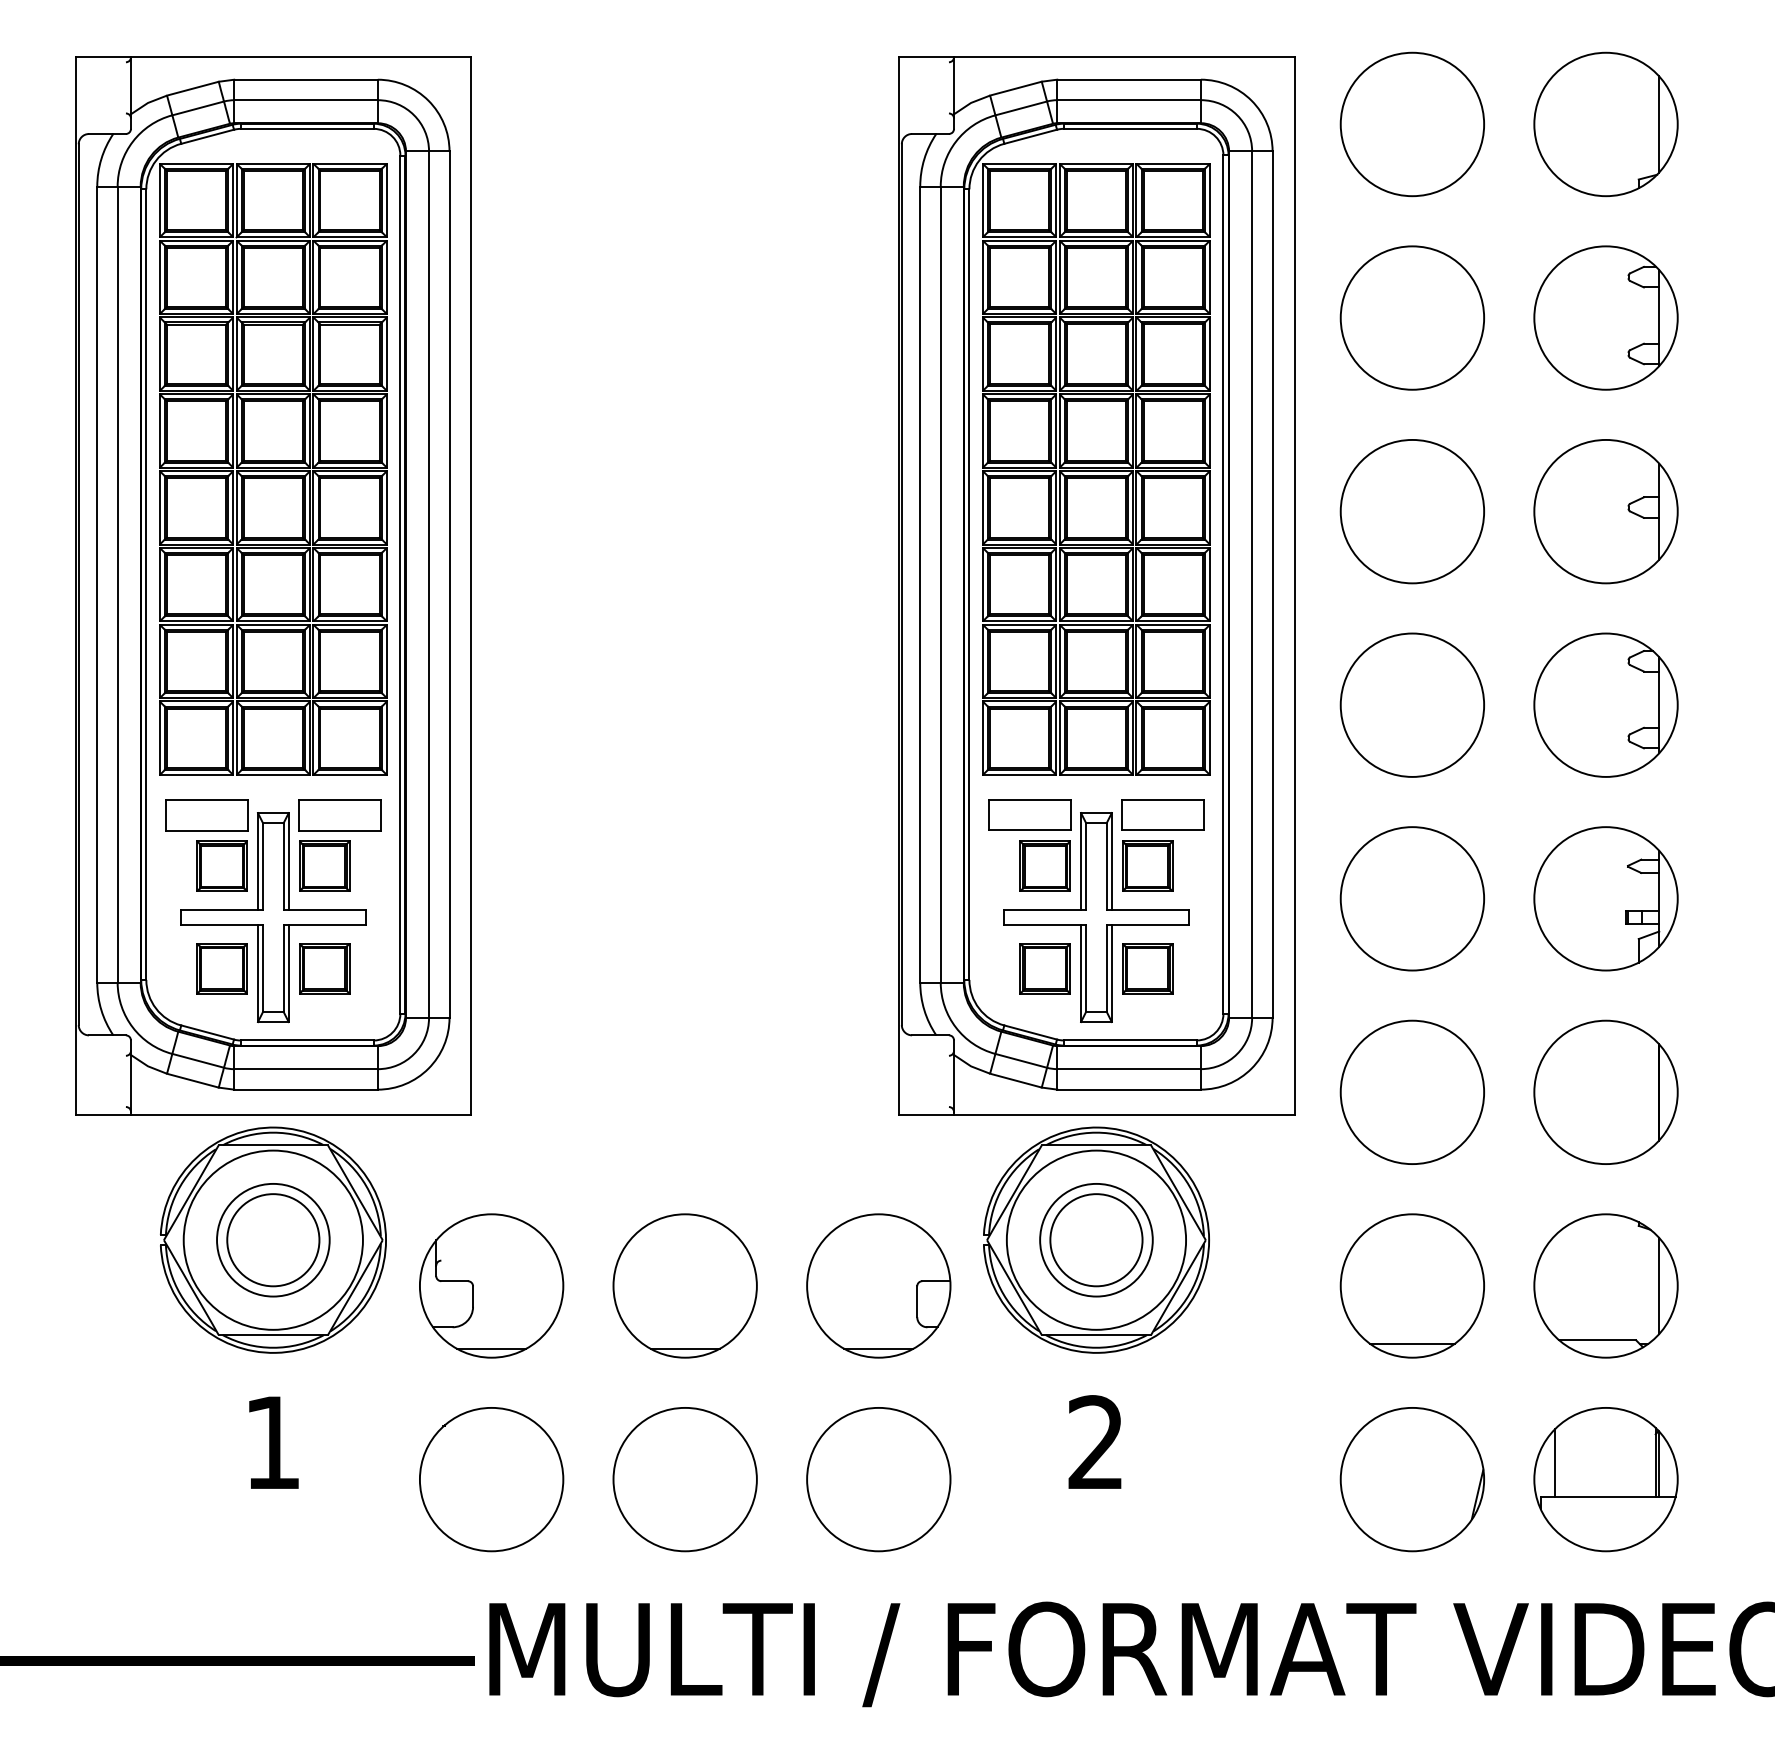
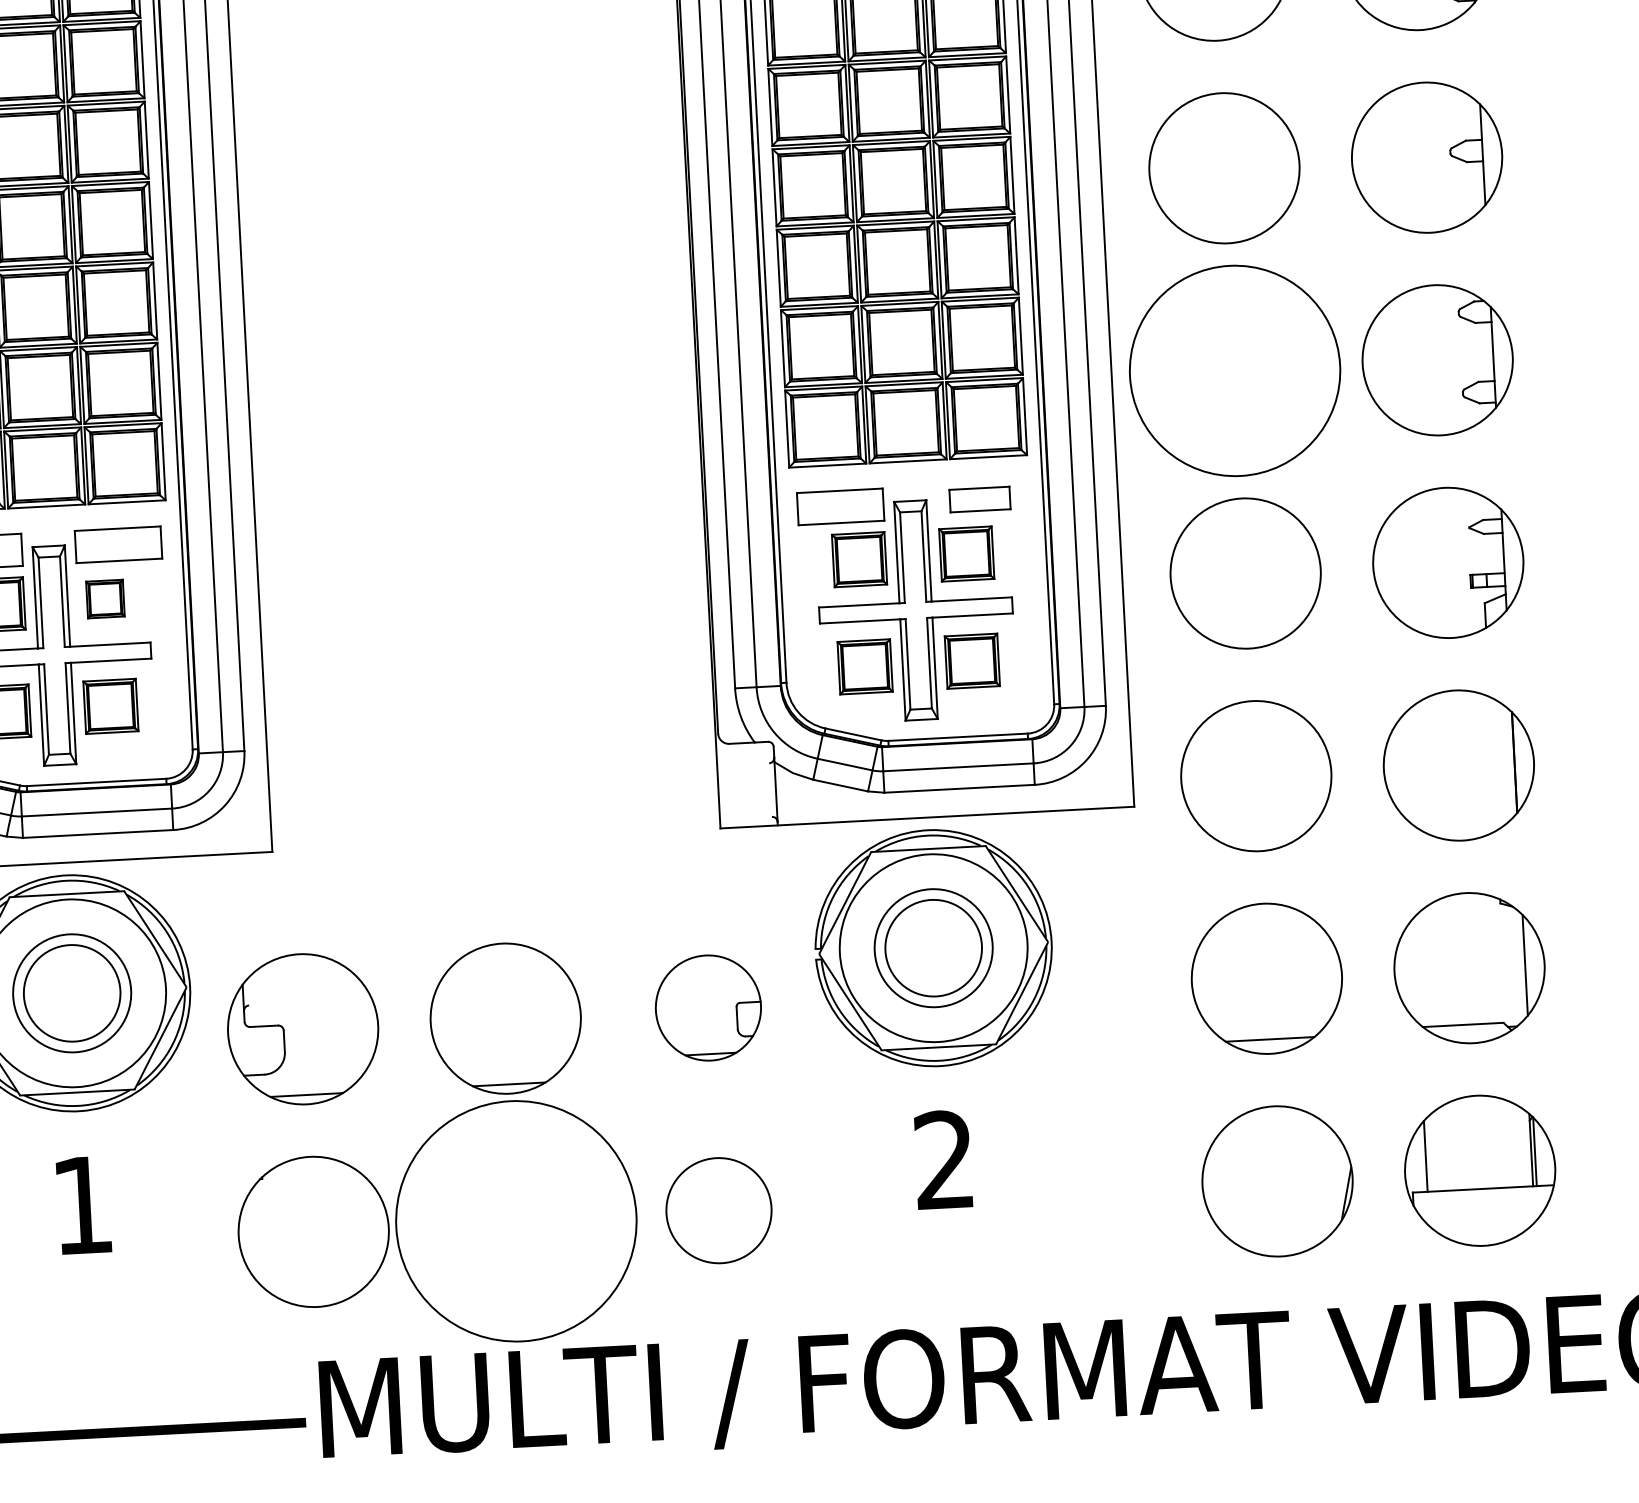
circle: (1412, 704) -> (1235, 370), size x1.4
part: (1162, 814) -> (979, 498), size x0.7
part: (324, 865) -> (105, 598), size x0.7
part: (878, 1285) -> (708, 1007), size x0.7
circle: (684, 1479) -> (515, 1221), size x1.6
circle: (878, 1479) -> (718, 1210), size x0.7

